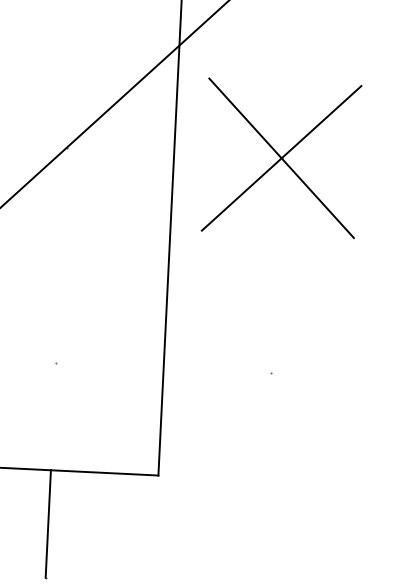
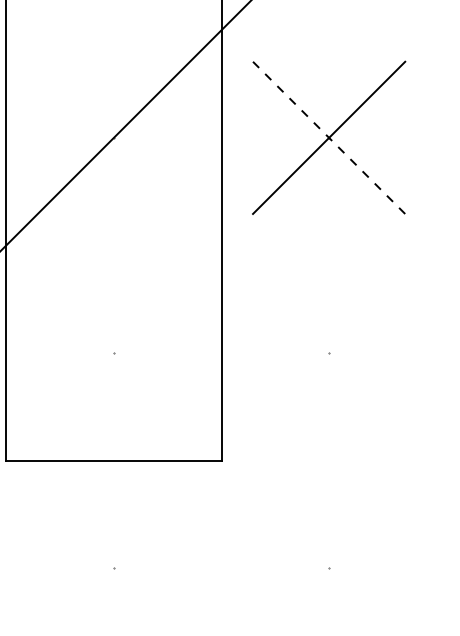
line: (282, 157) -> (329, 137), solid -> dashed
line: (47, 523) -> (113, 514), removed

